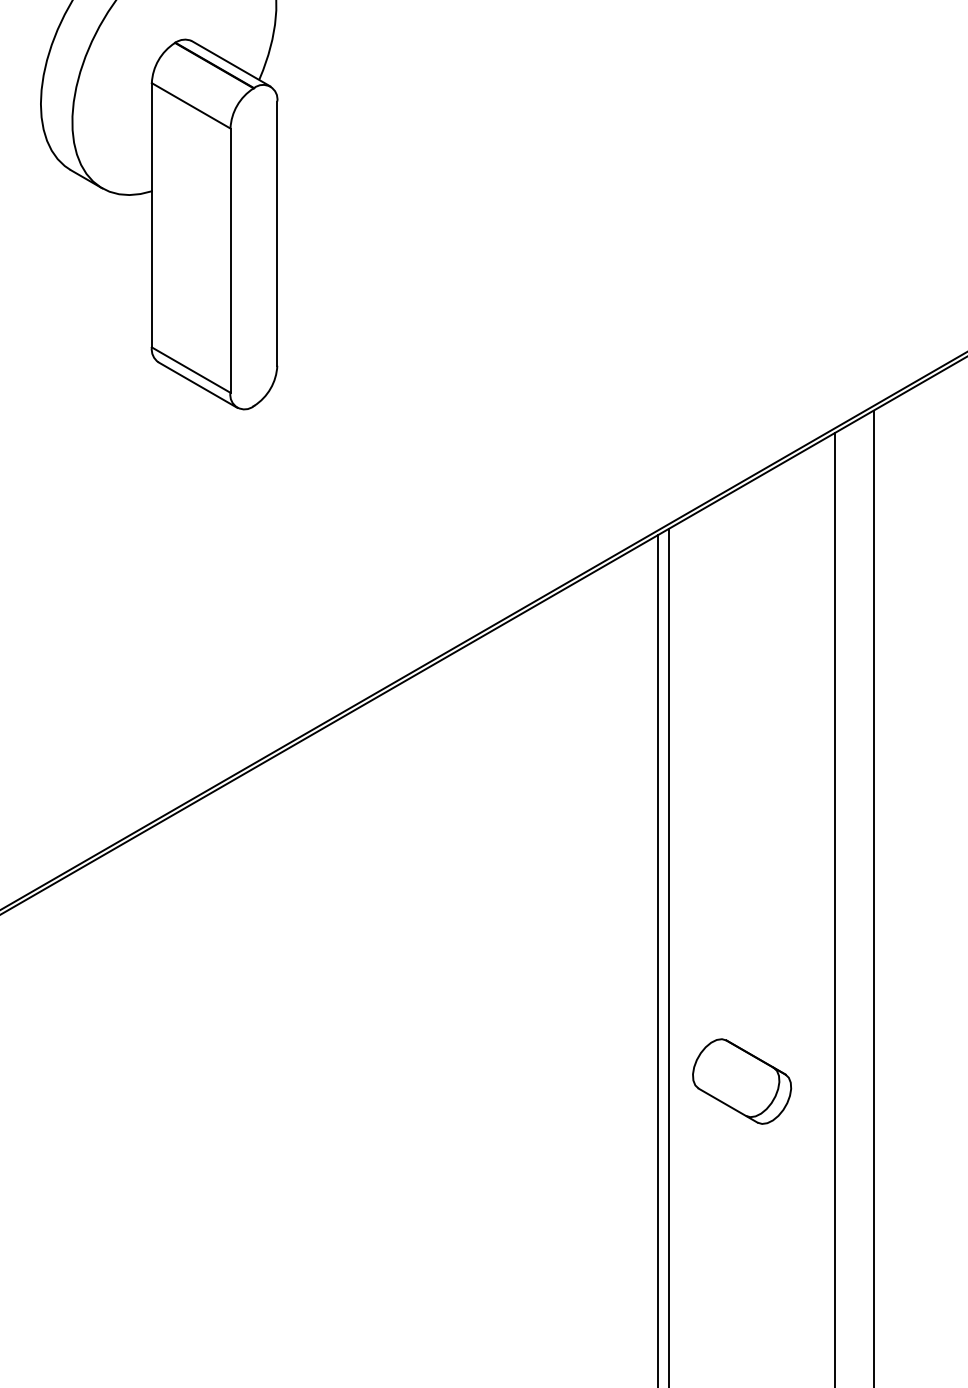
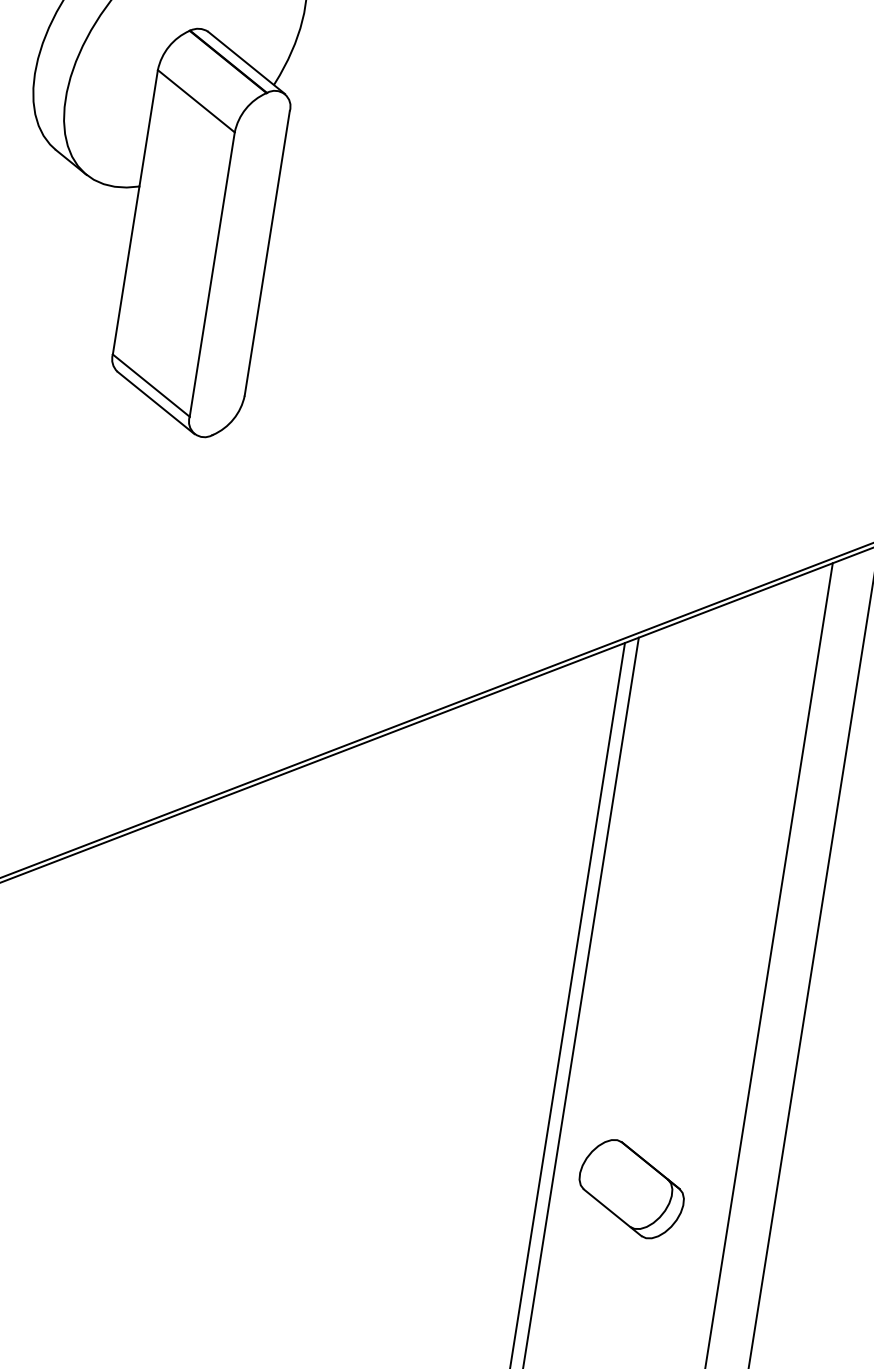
part: (742, 1081) -> (632, 1189), moved

